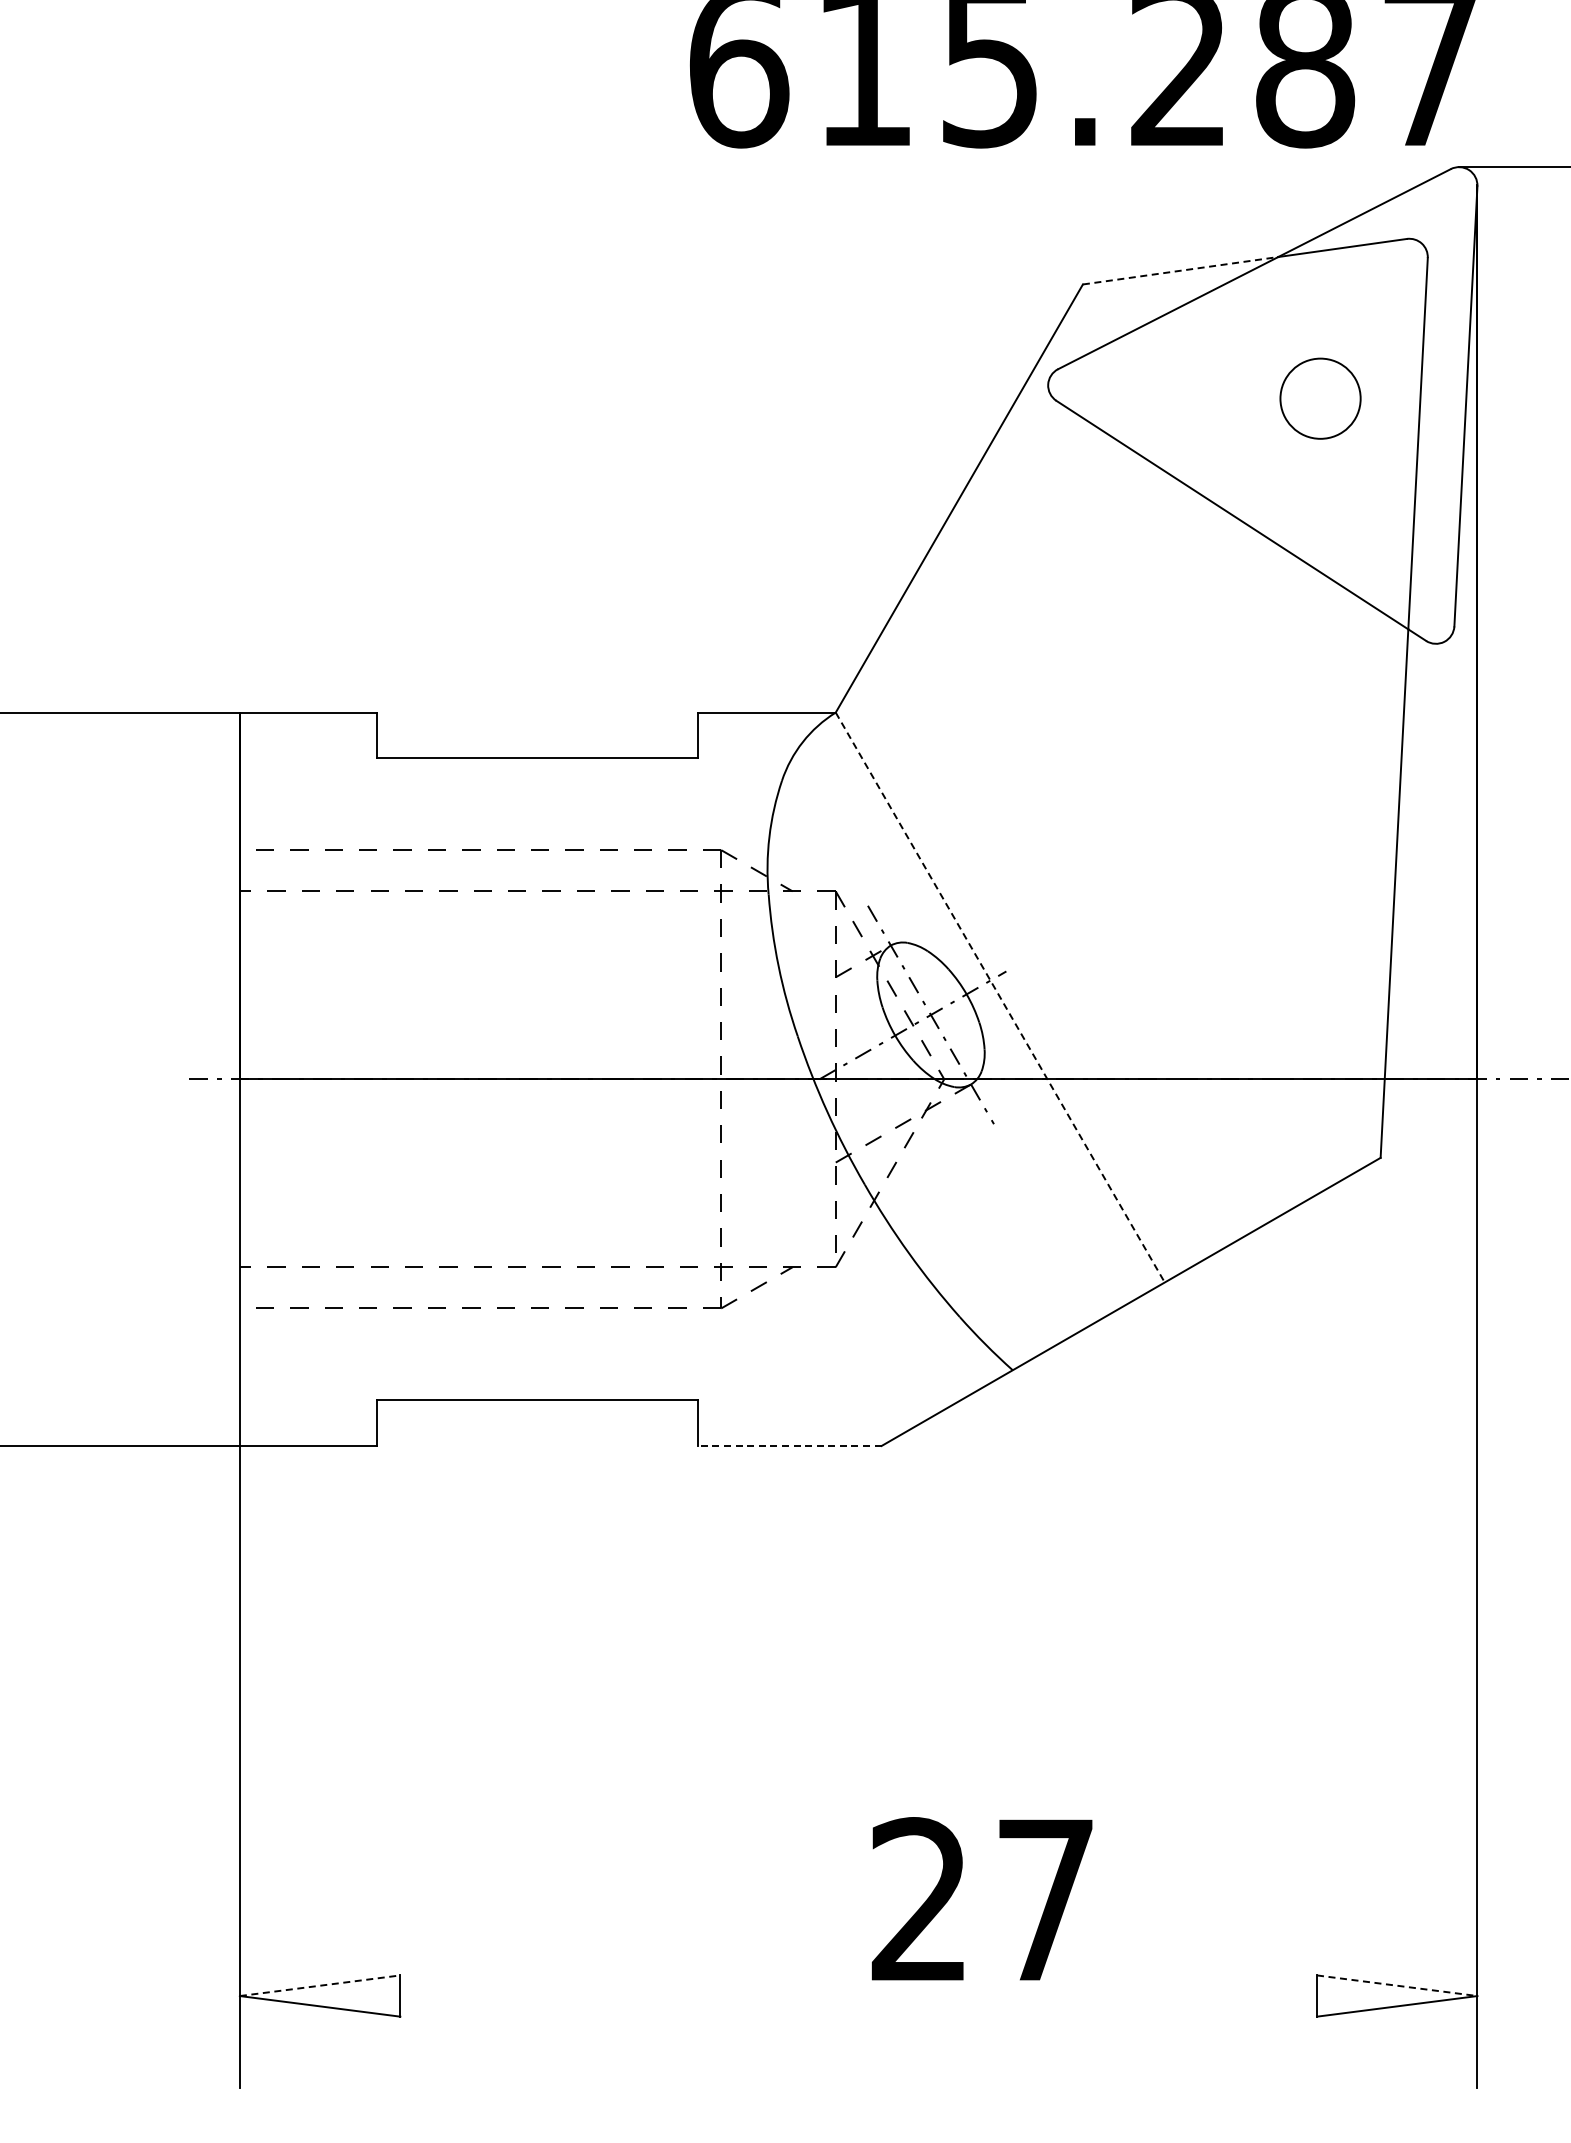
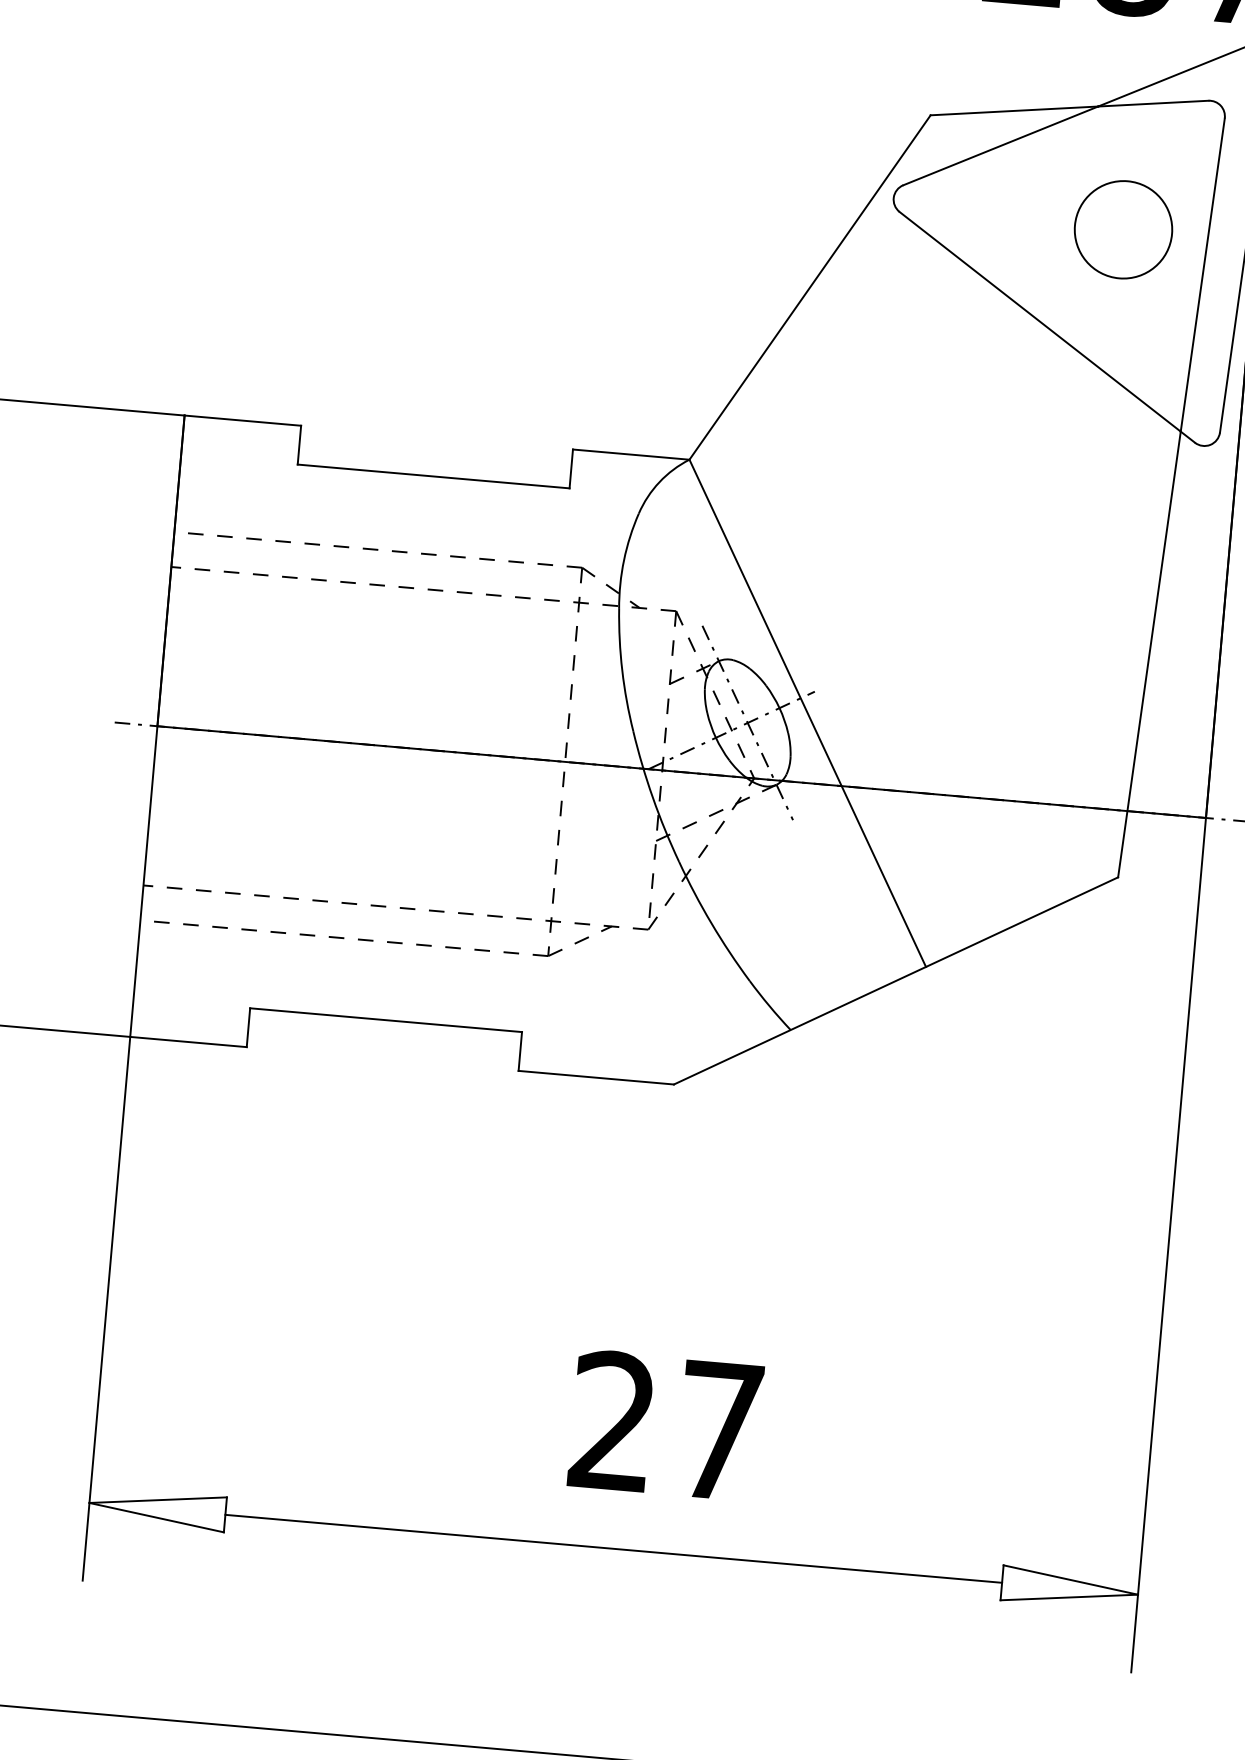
line: (1180, 270) -> (1014, 110), dashed -> solid
circle: (1320, 398) -> (1123, 229), size x1.43
line: (1000, 997) -> (807, 713), dashed -> solid
line: (789, 1446) -> (595, 1078), dashed -> solid
text: (982, 1898) -> (666, 1424), moved
line: (320, 1985) -> (158, 1500), dashed -> solid
line: (1397, 1985) -> (1071, 1579), dashed -> solid
line: (858, 1996) -> (613, 1549), added

